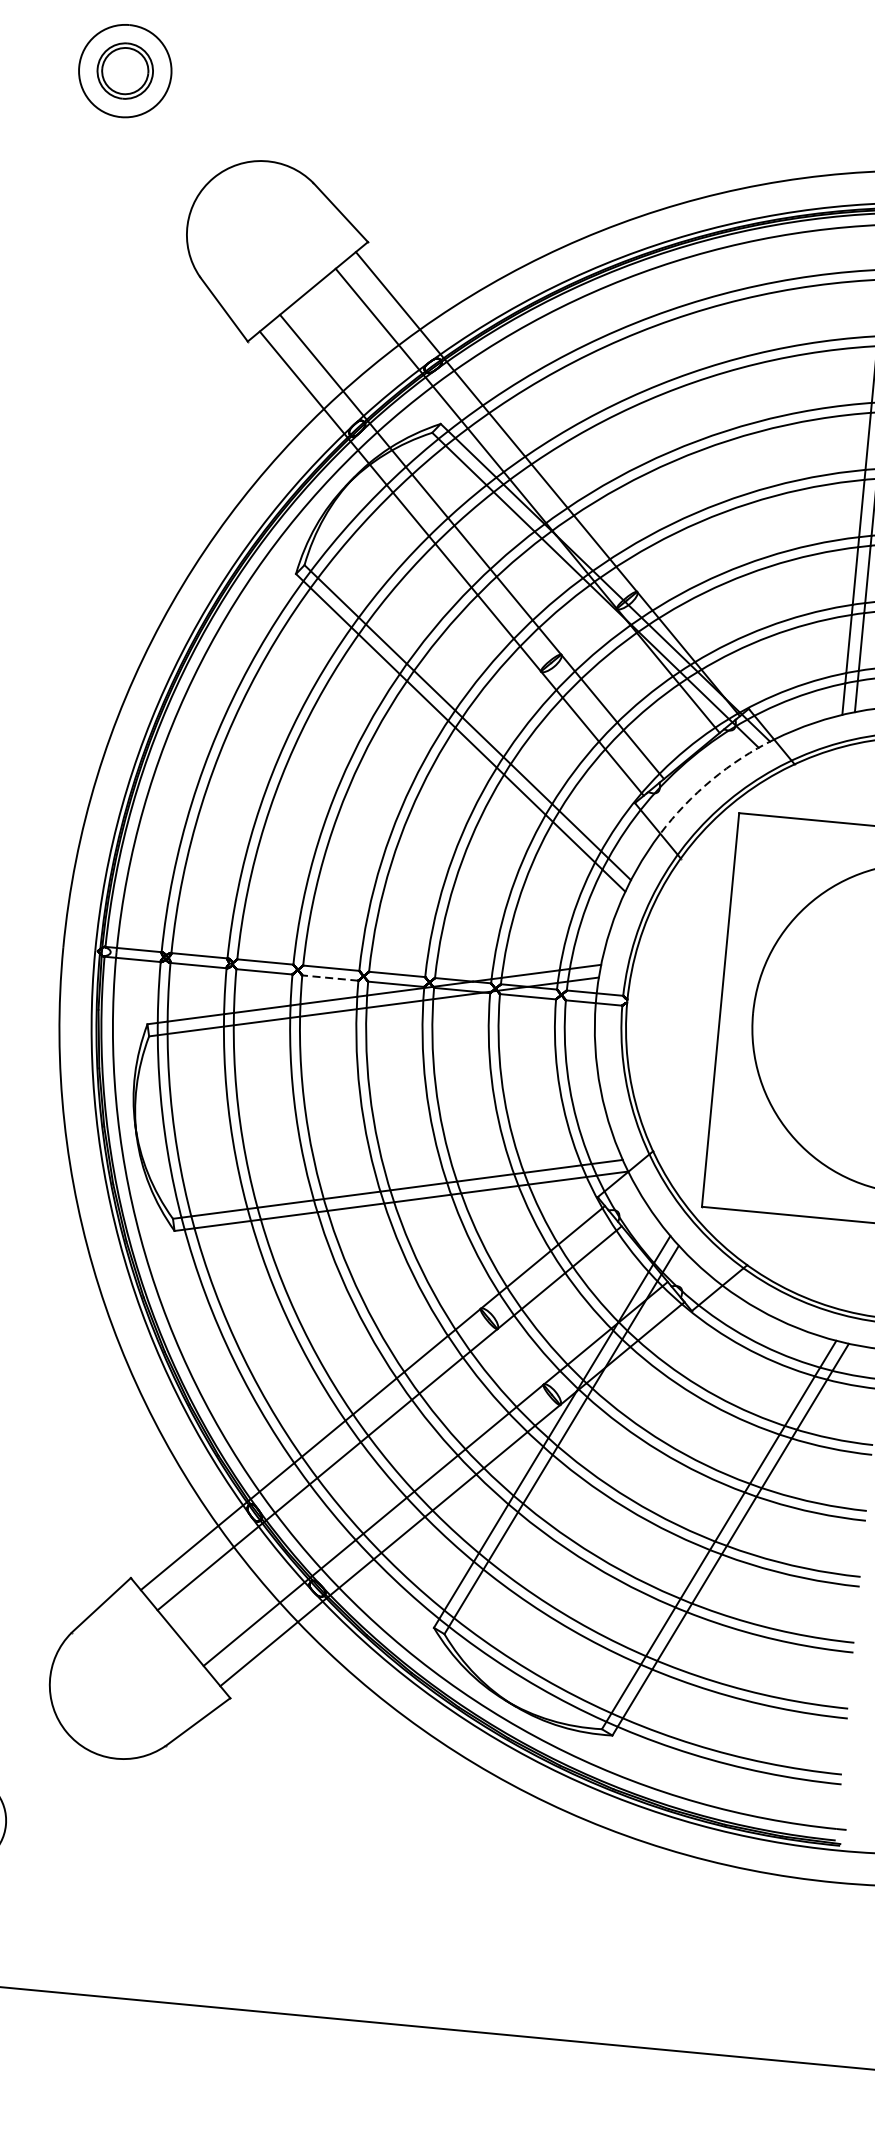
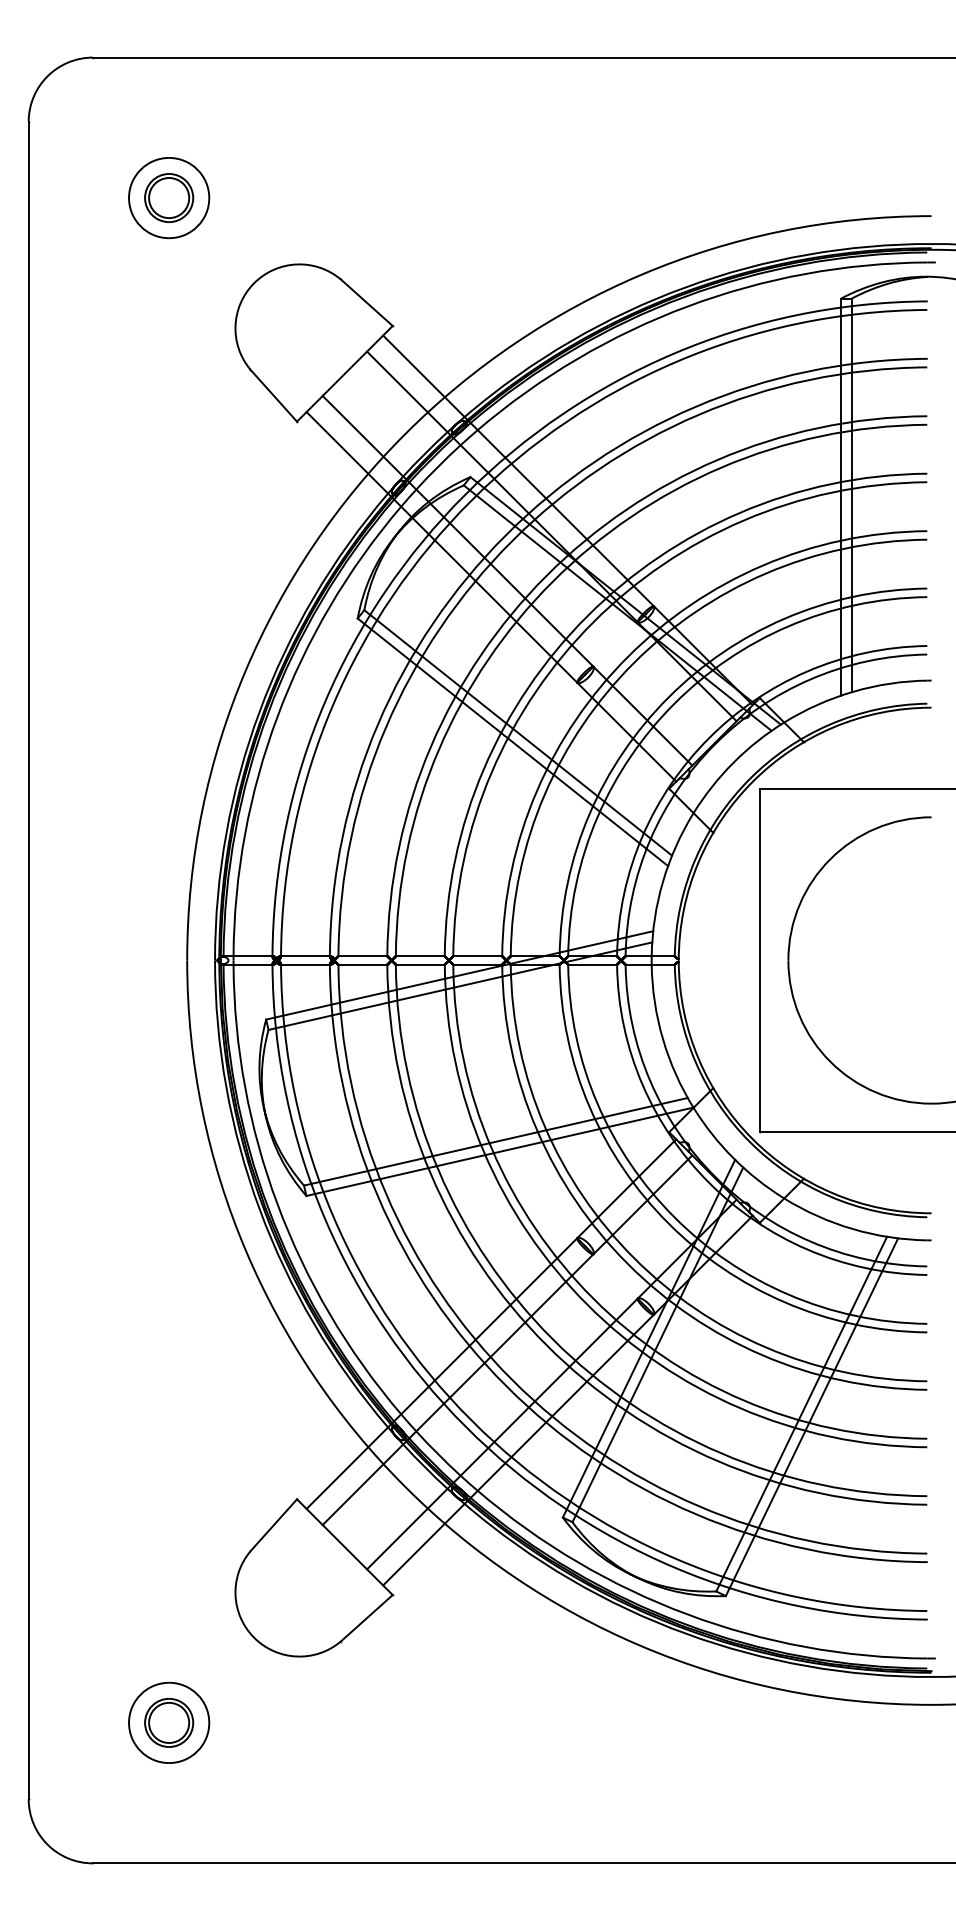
arc: (711, 779) -> (733, 762), dashed -> solid
line: (329, 977) -> (419, 964), dashed -> solid

